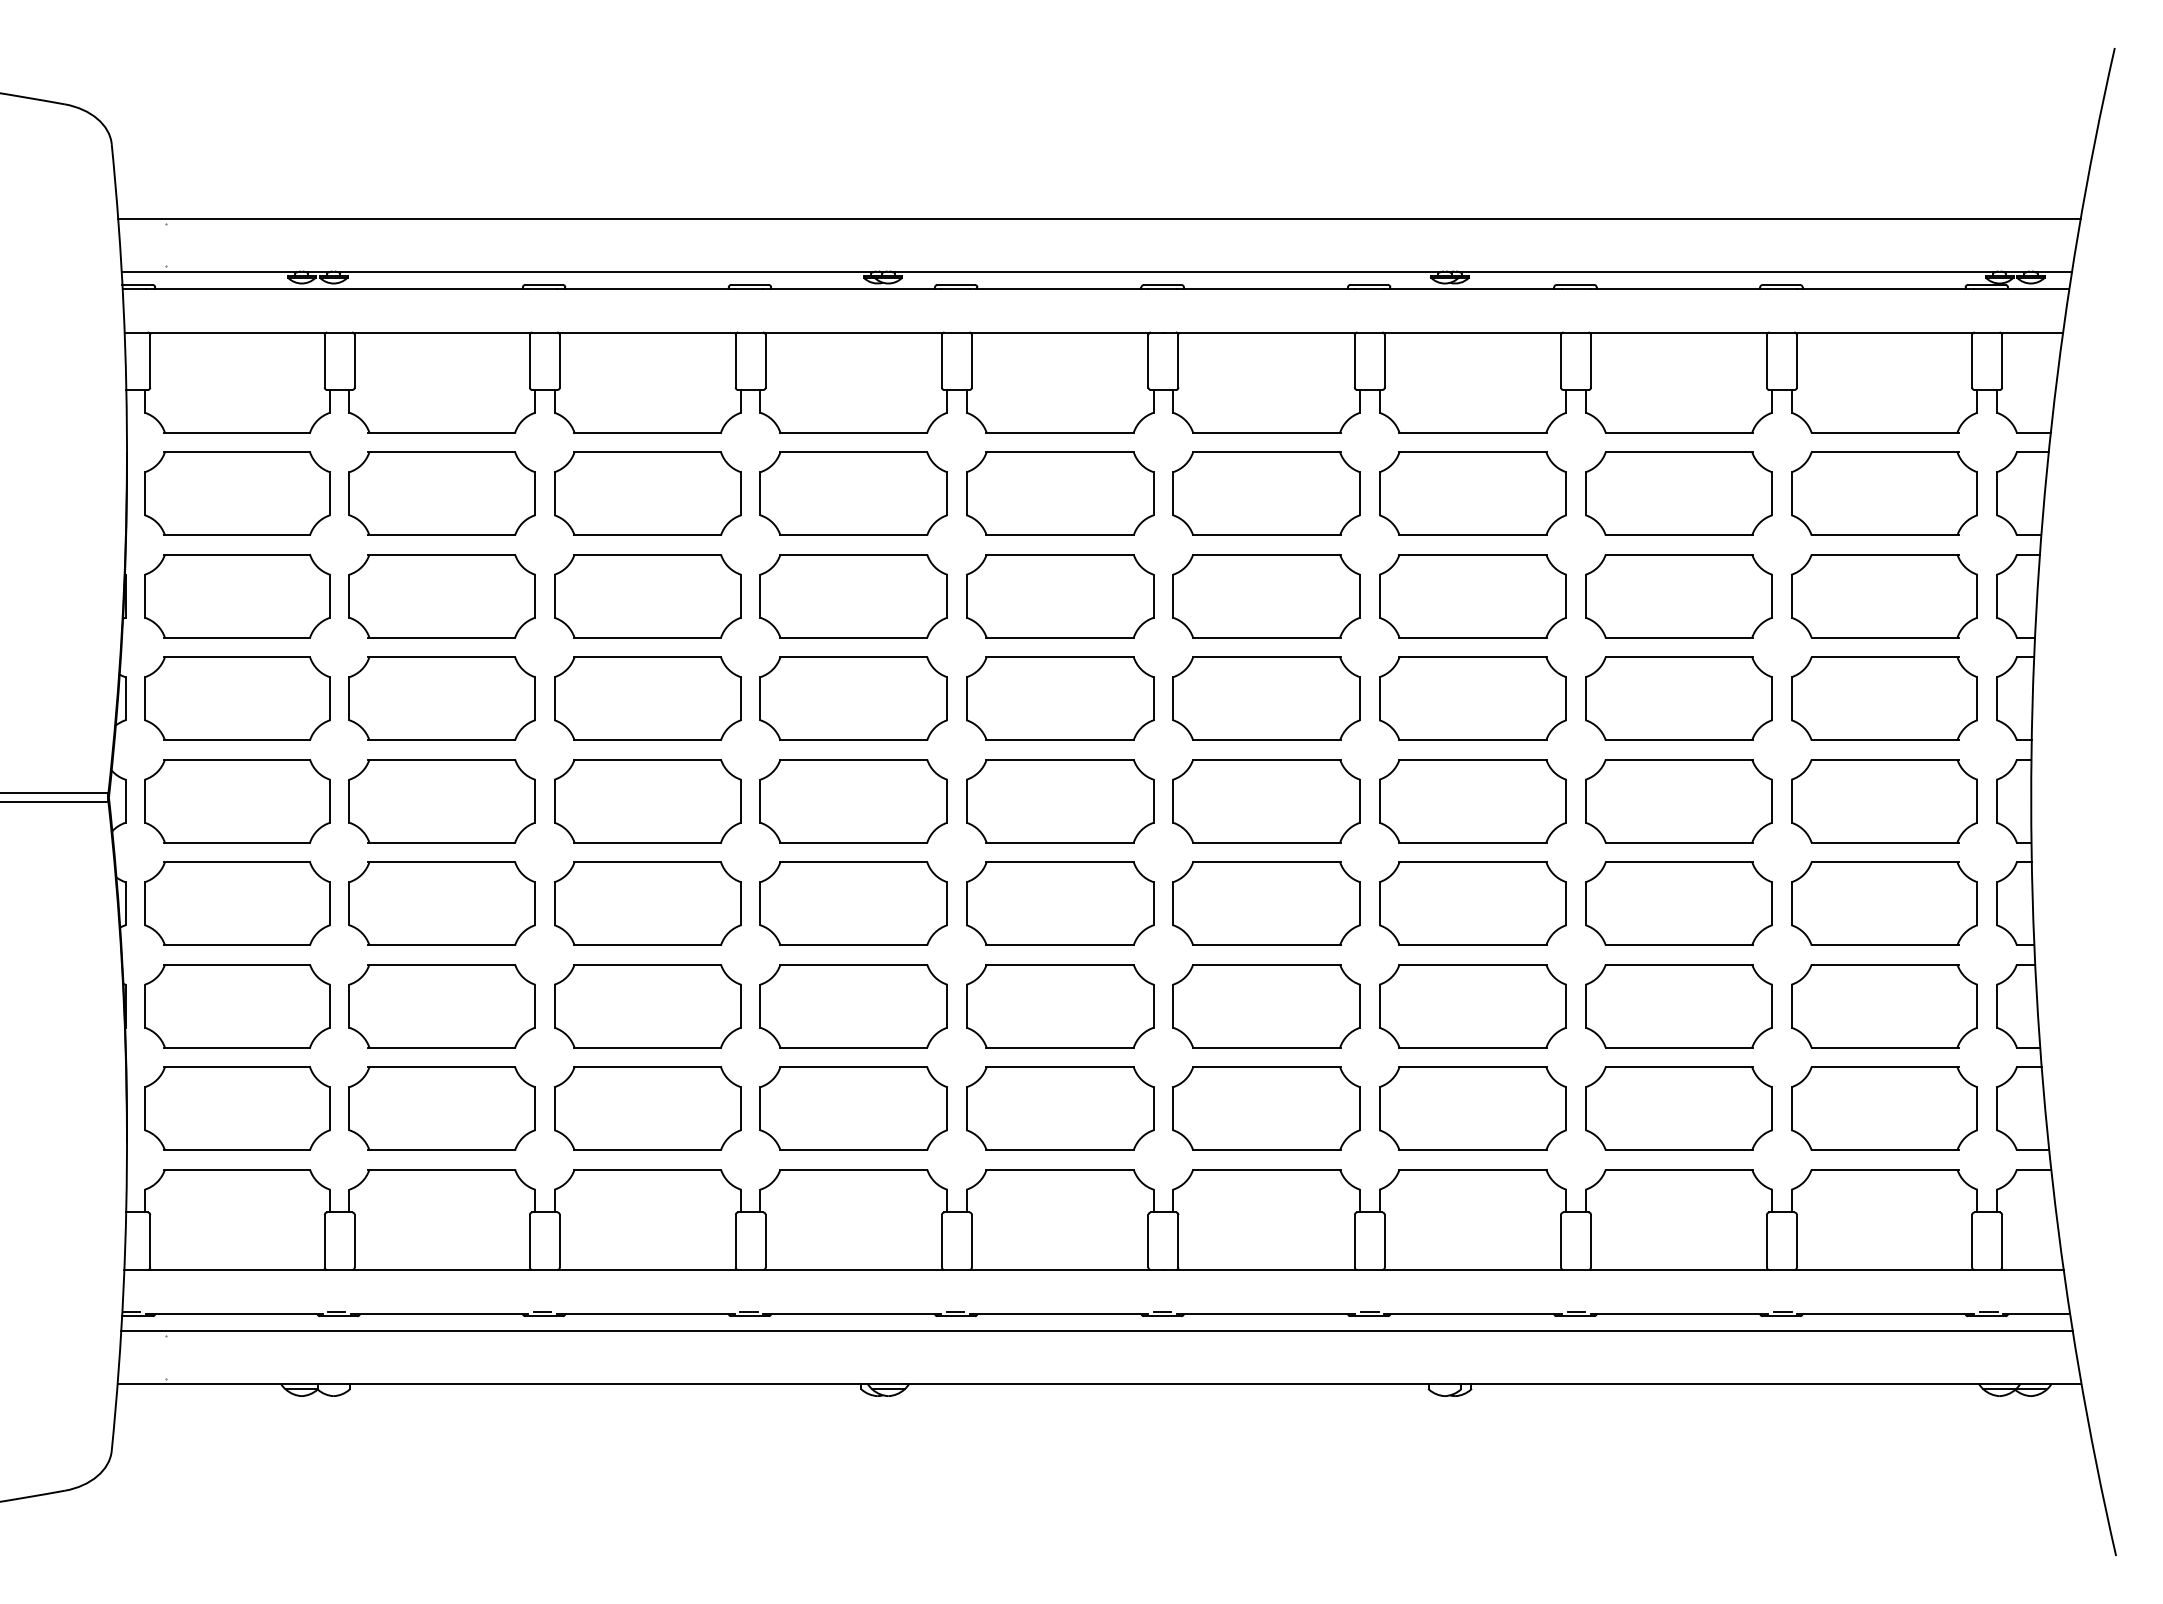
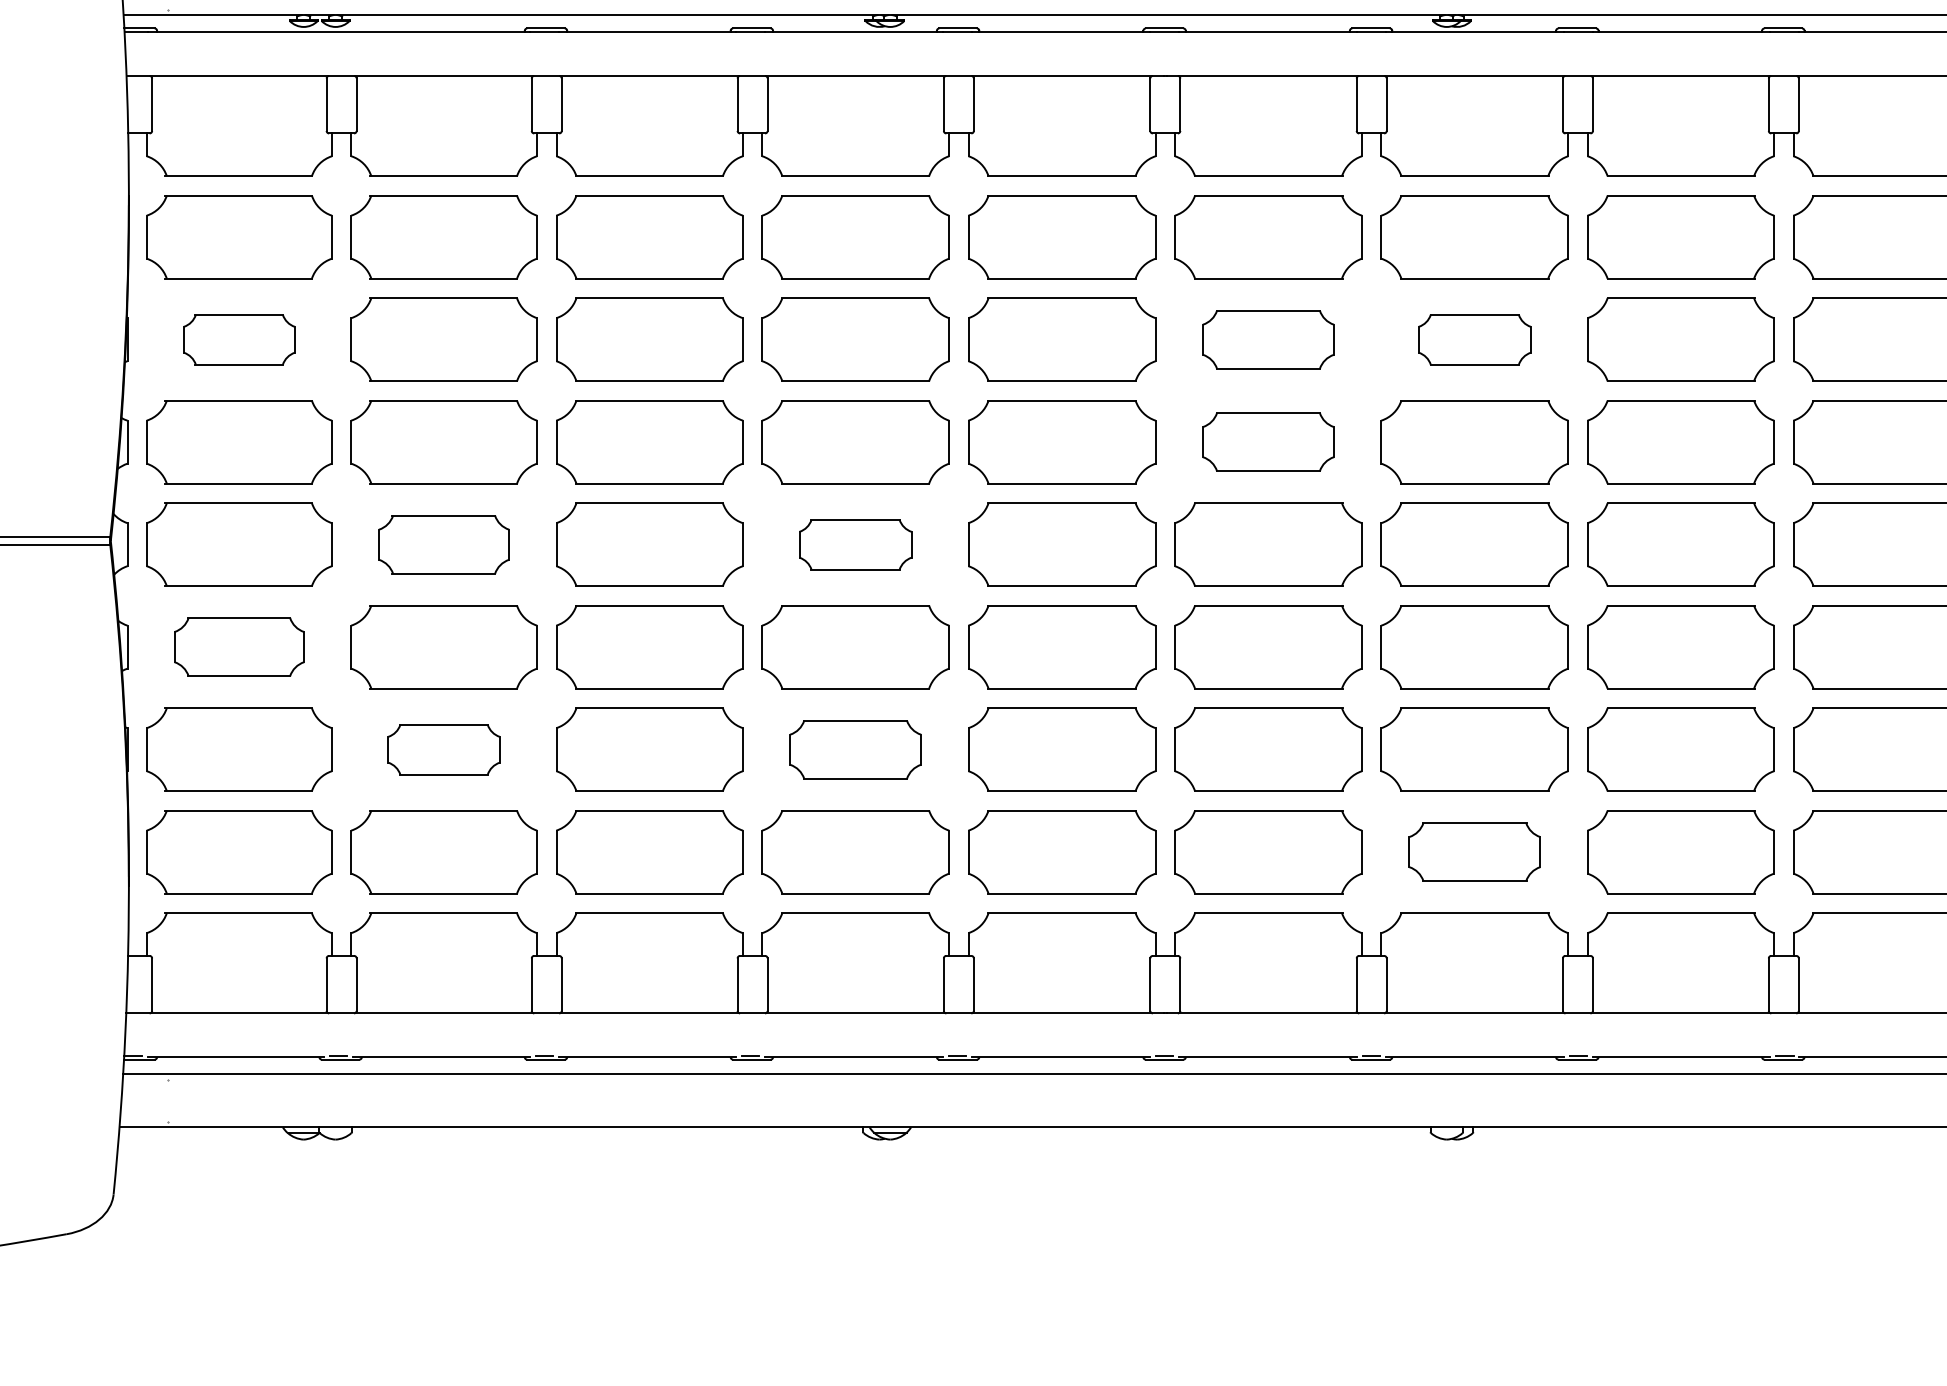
part: (237, 596) -> (239, 339), size x0.6
part: (1266, 596) -> (1268, 339), size x0.7
part: (1472, 596) -> (1474, 339), size x0.6
part: (1266, 698) -> (1268, 441), size x0.7
part: (441, 801) -> (443, 544), size x0.7
part: (853, 801) -> (855, 544), size x0.6
part: (237, 903) -> (239, 646), size x0.7
part: (441, 1006) -> (443, 749), size x0.6
part: (853, 1006) -> (855, 749), size x0.7
part: (1472, 1108) -> (1474, 851), size x0.7

